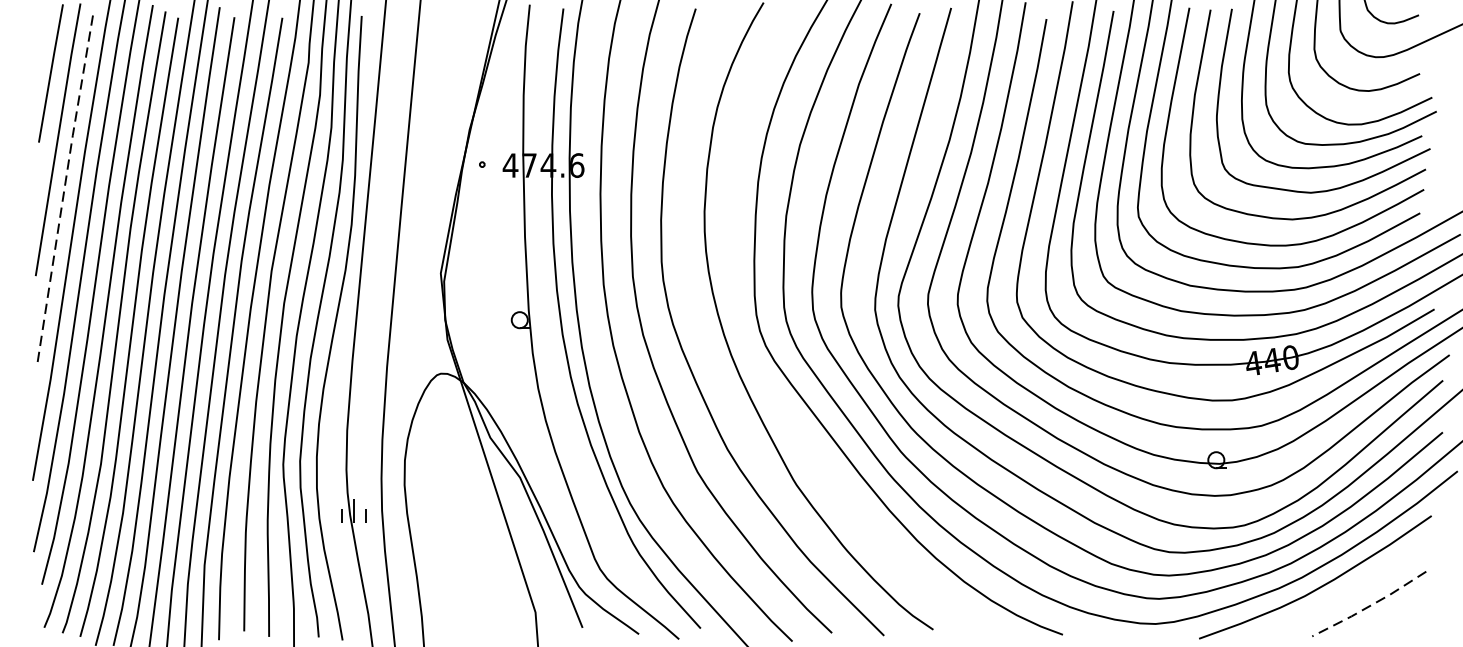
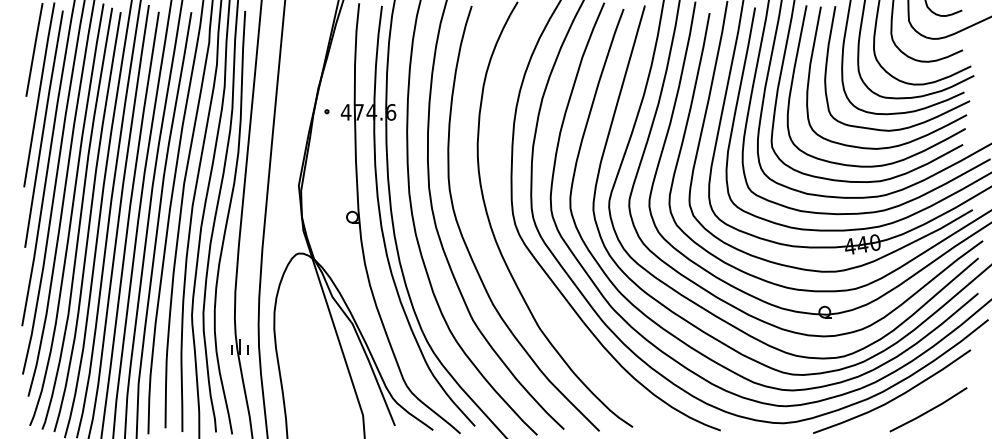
line: (64, 190) -> (43, 129), dashed -> solid
line: (1369, 606) -> (928, 411), dashed -> solid

